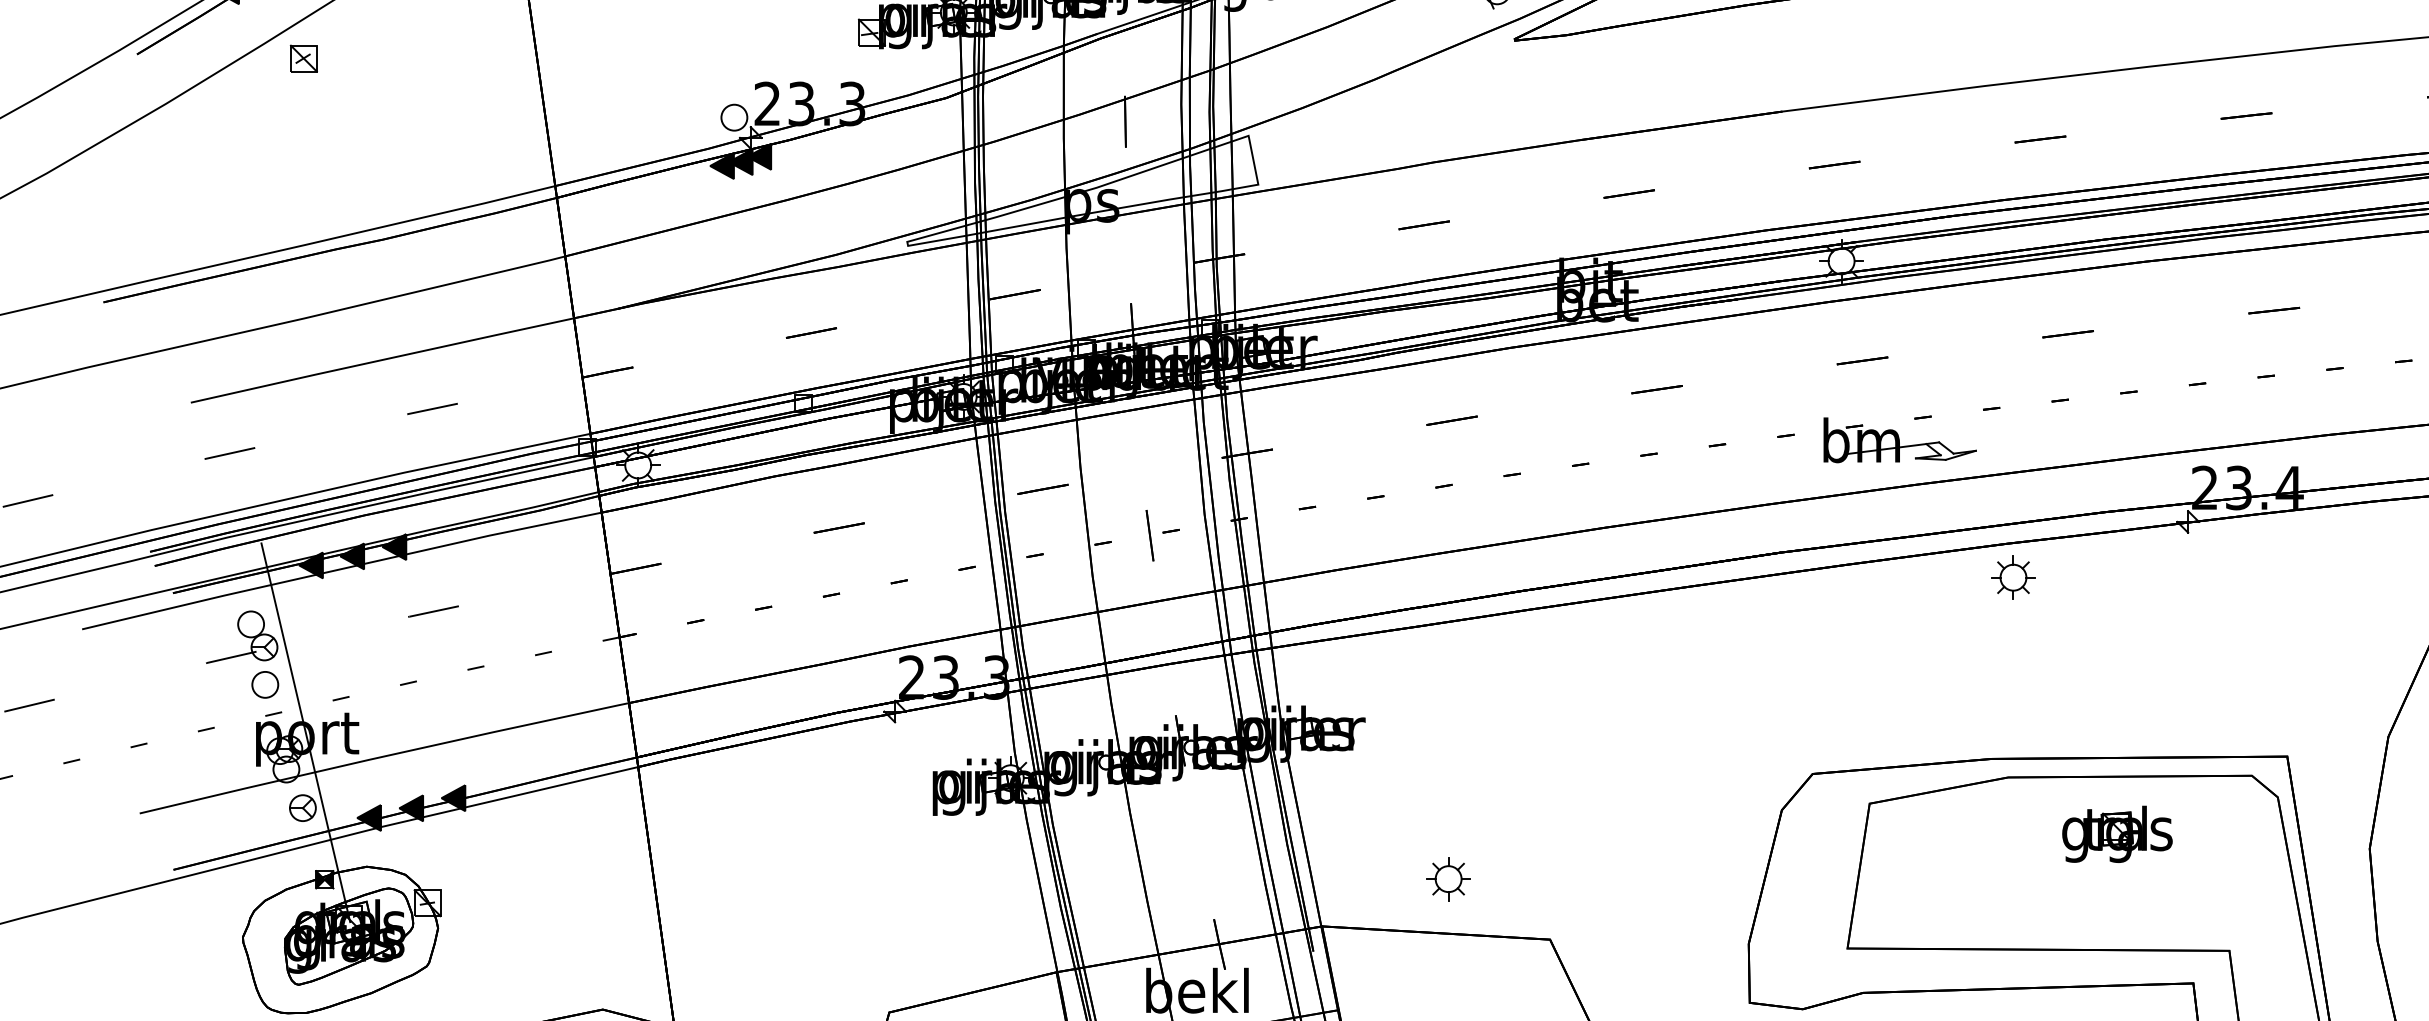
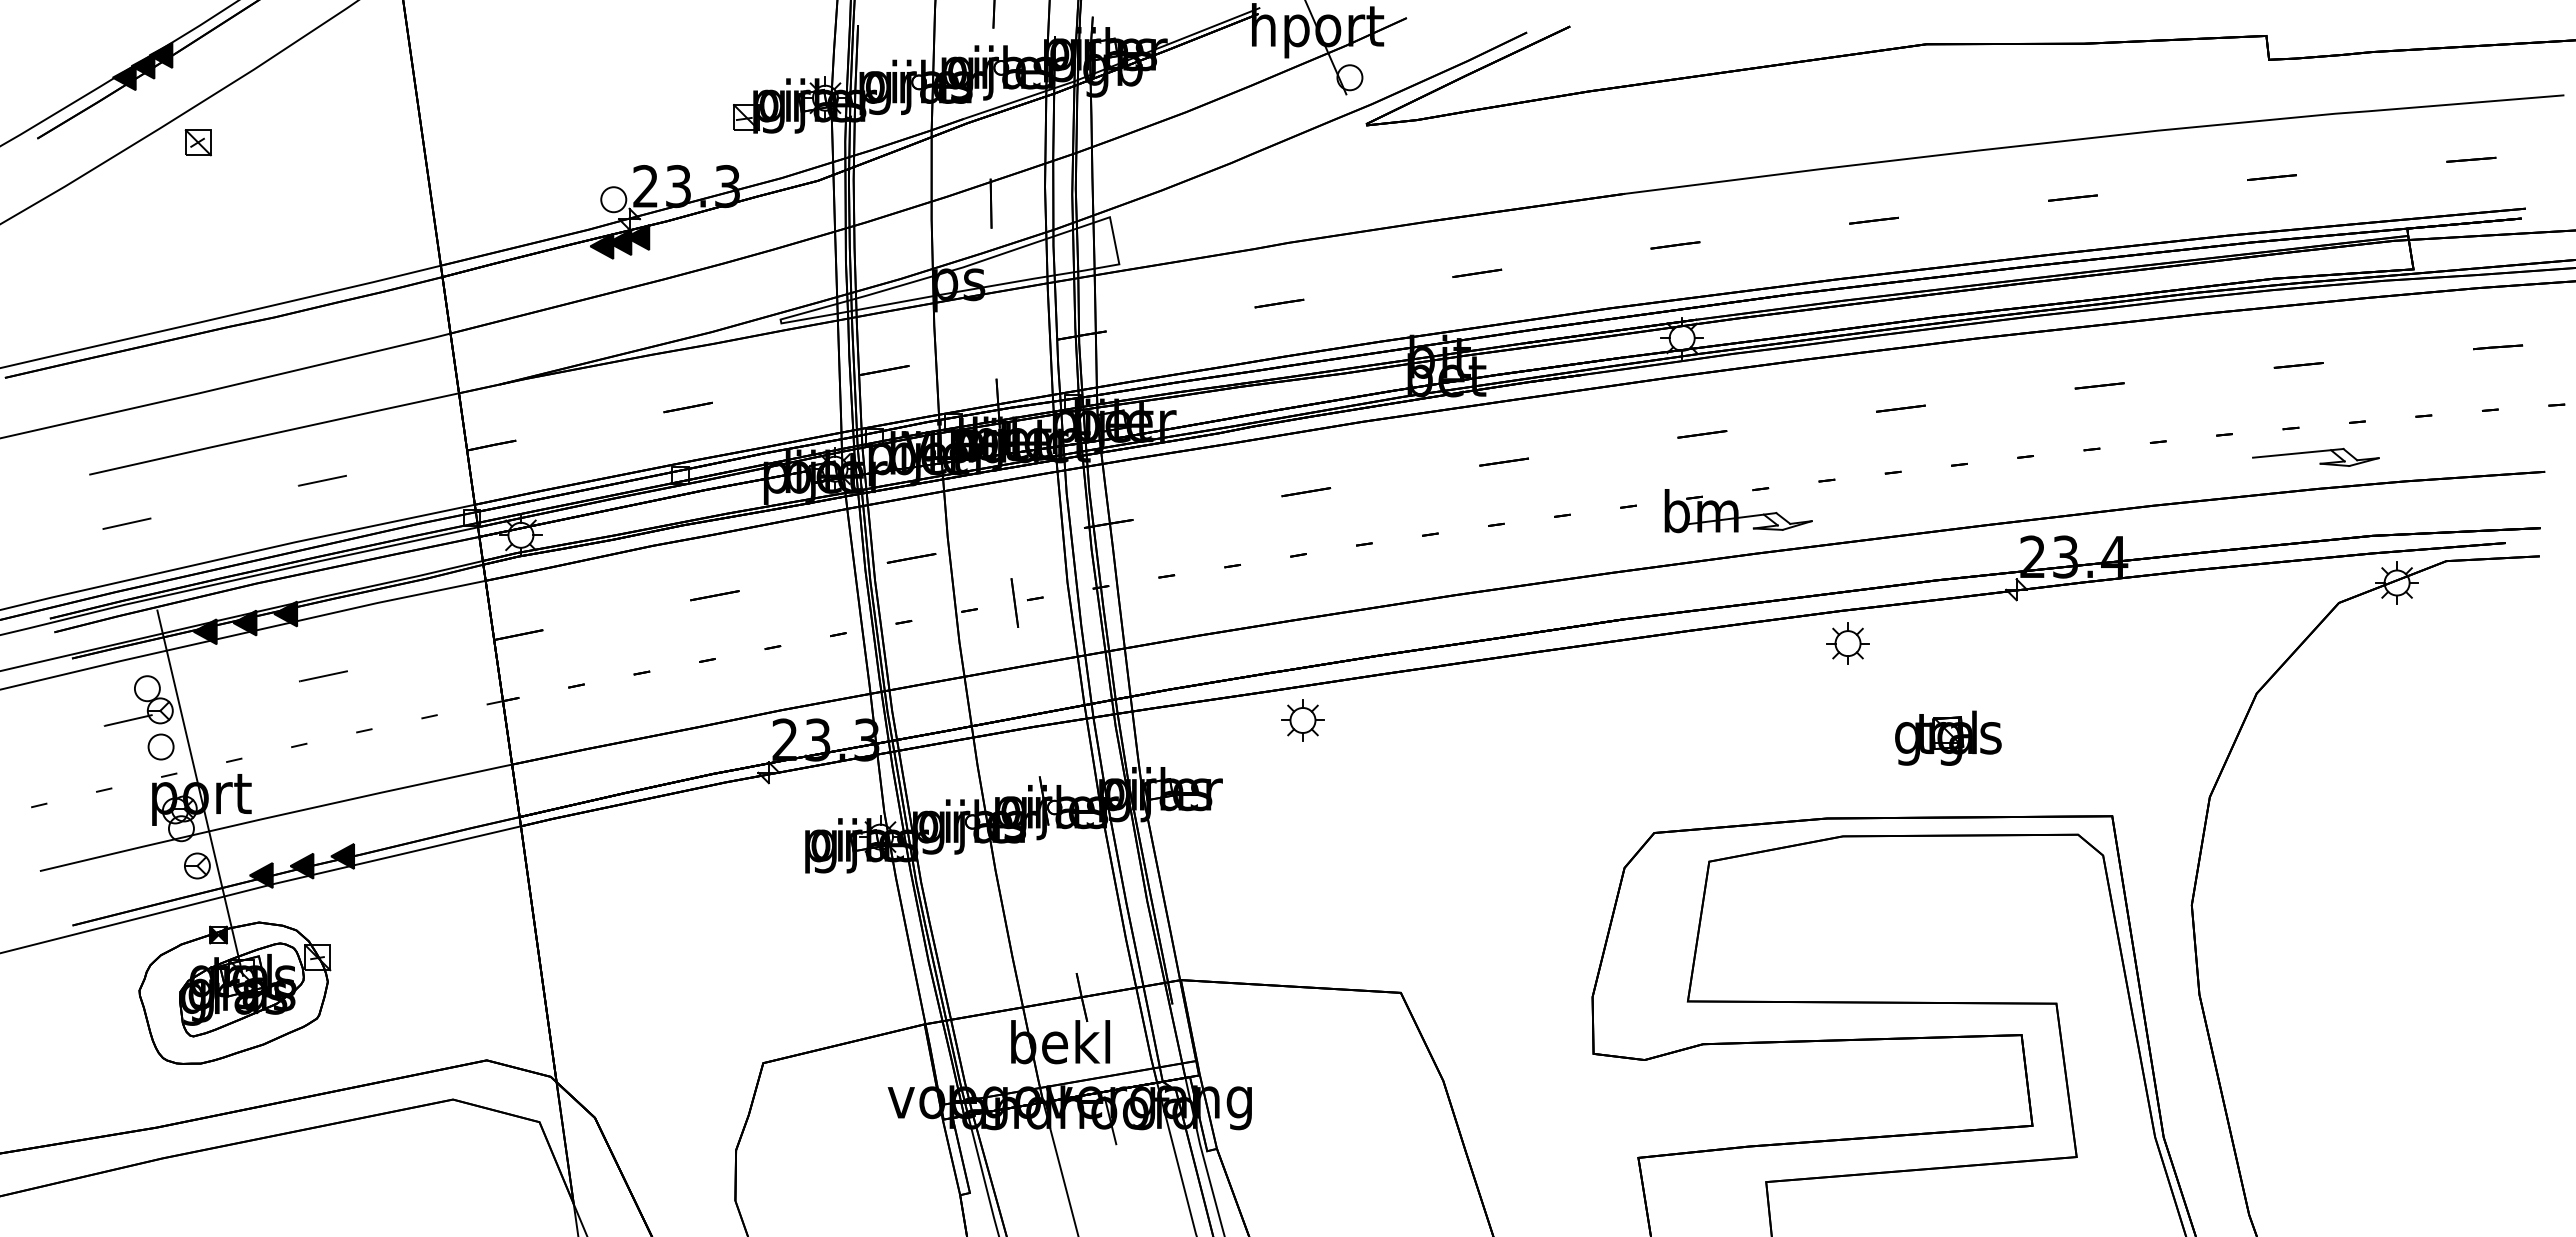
part: (2117, 833) -> (1948, 737), moved
part: (1448, 879) -> (1302, 720), moved

